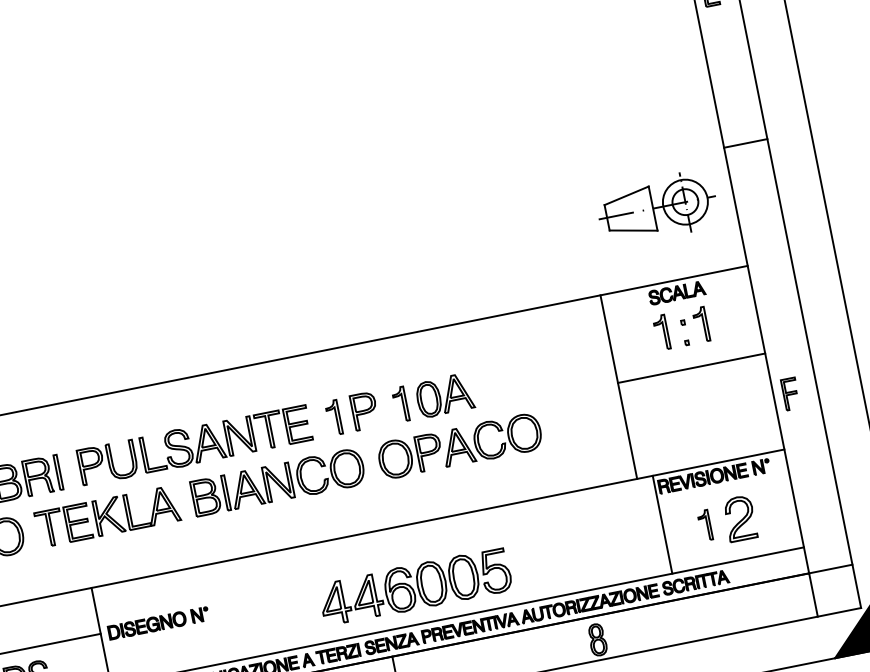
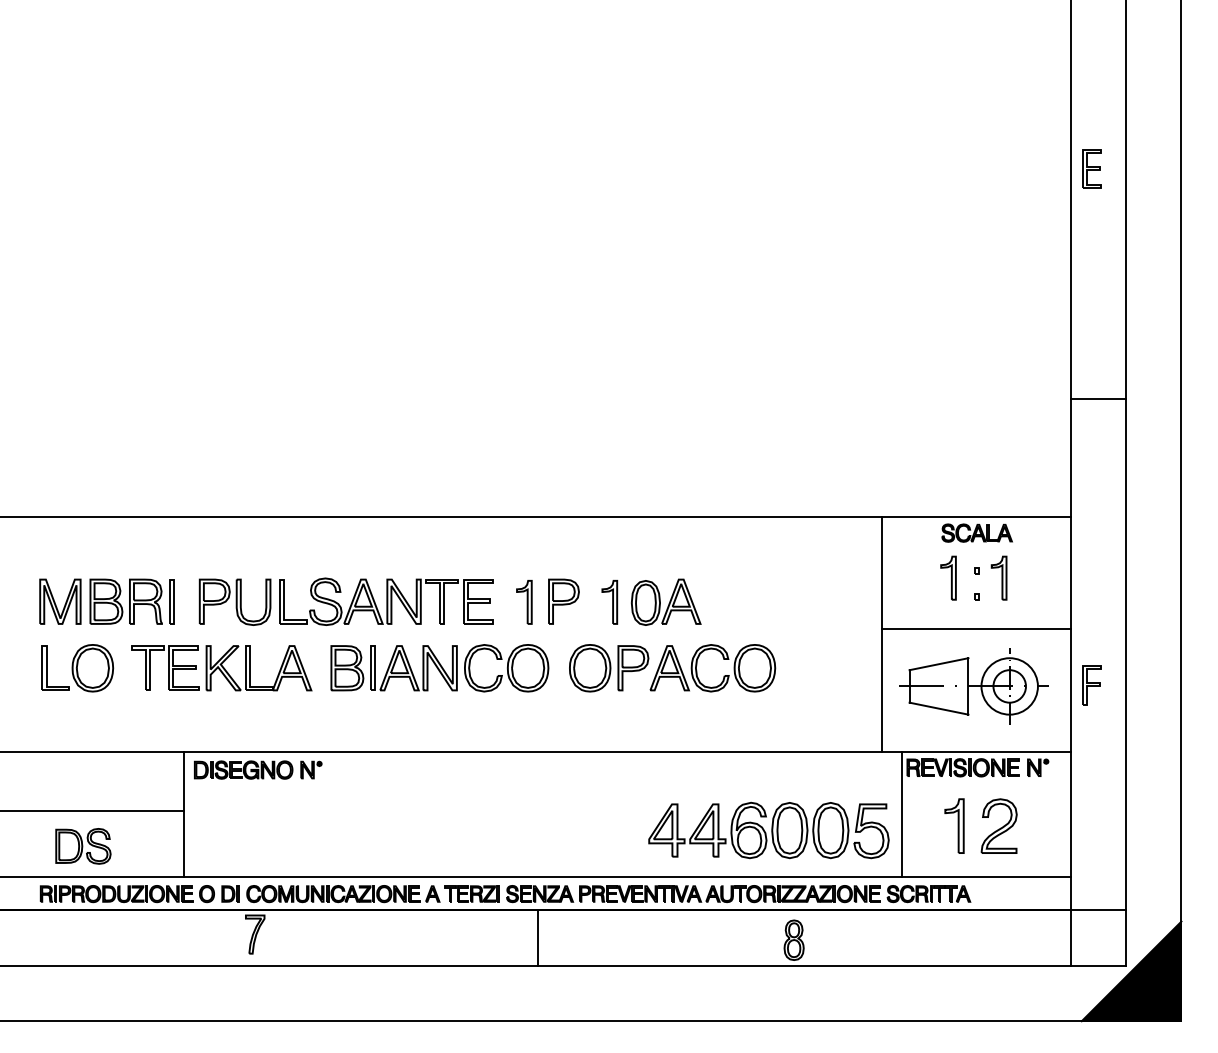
line: (745, 143) -> (1098, 399), moved
part: (657, 207) -> (973, 686), moved
part: (705, 525) -> (954, 825), size x1.43
part: (415, 587) -> (768, 830), moved
part: (158, 622) -> (258, 769), moved

